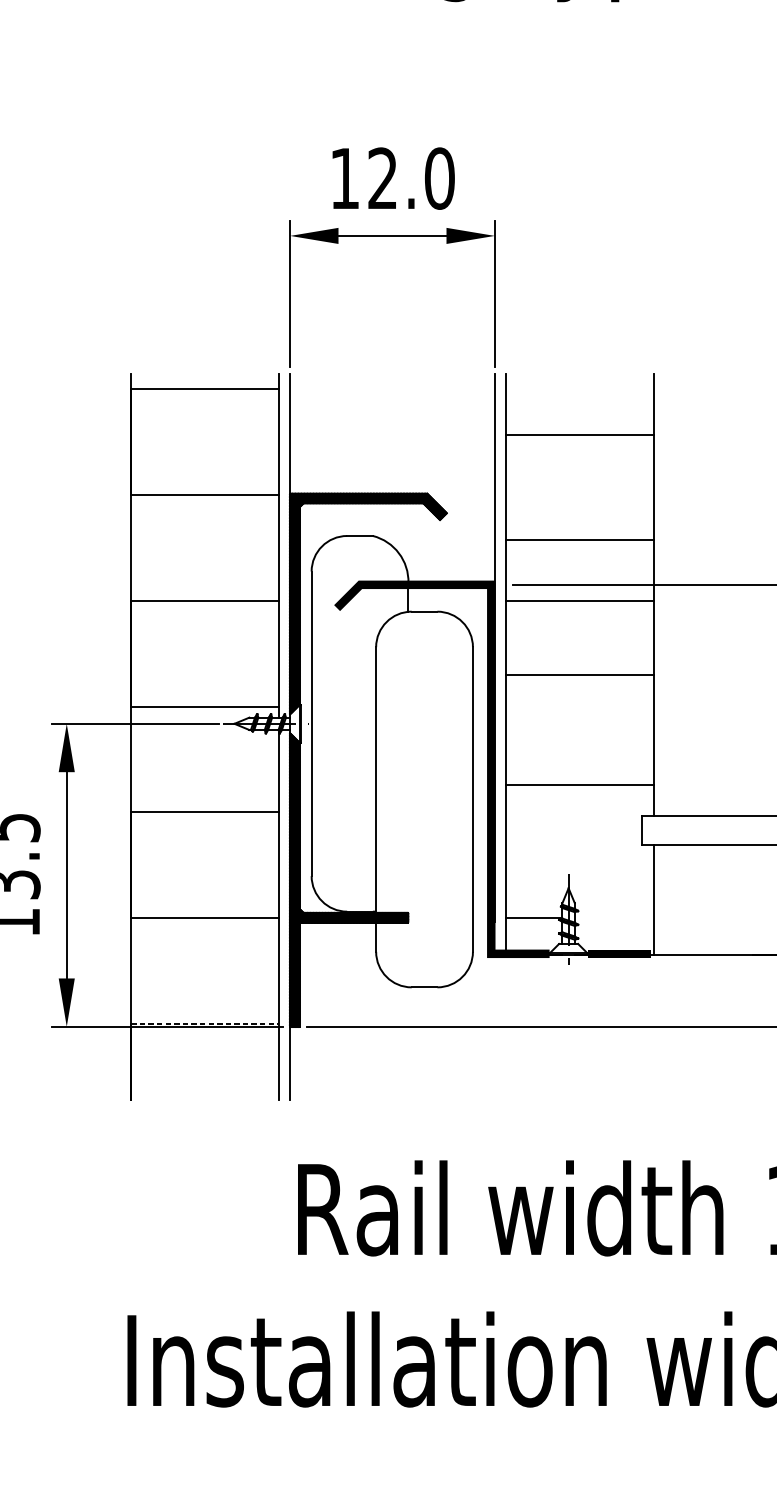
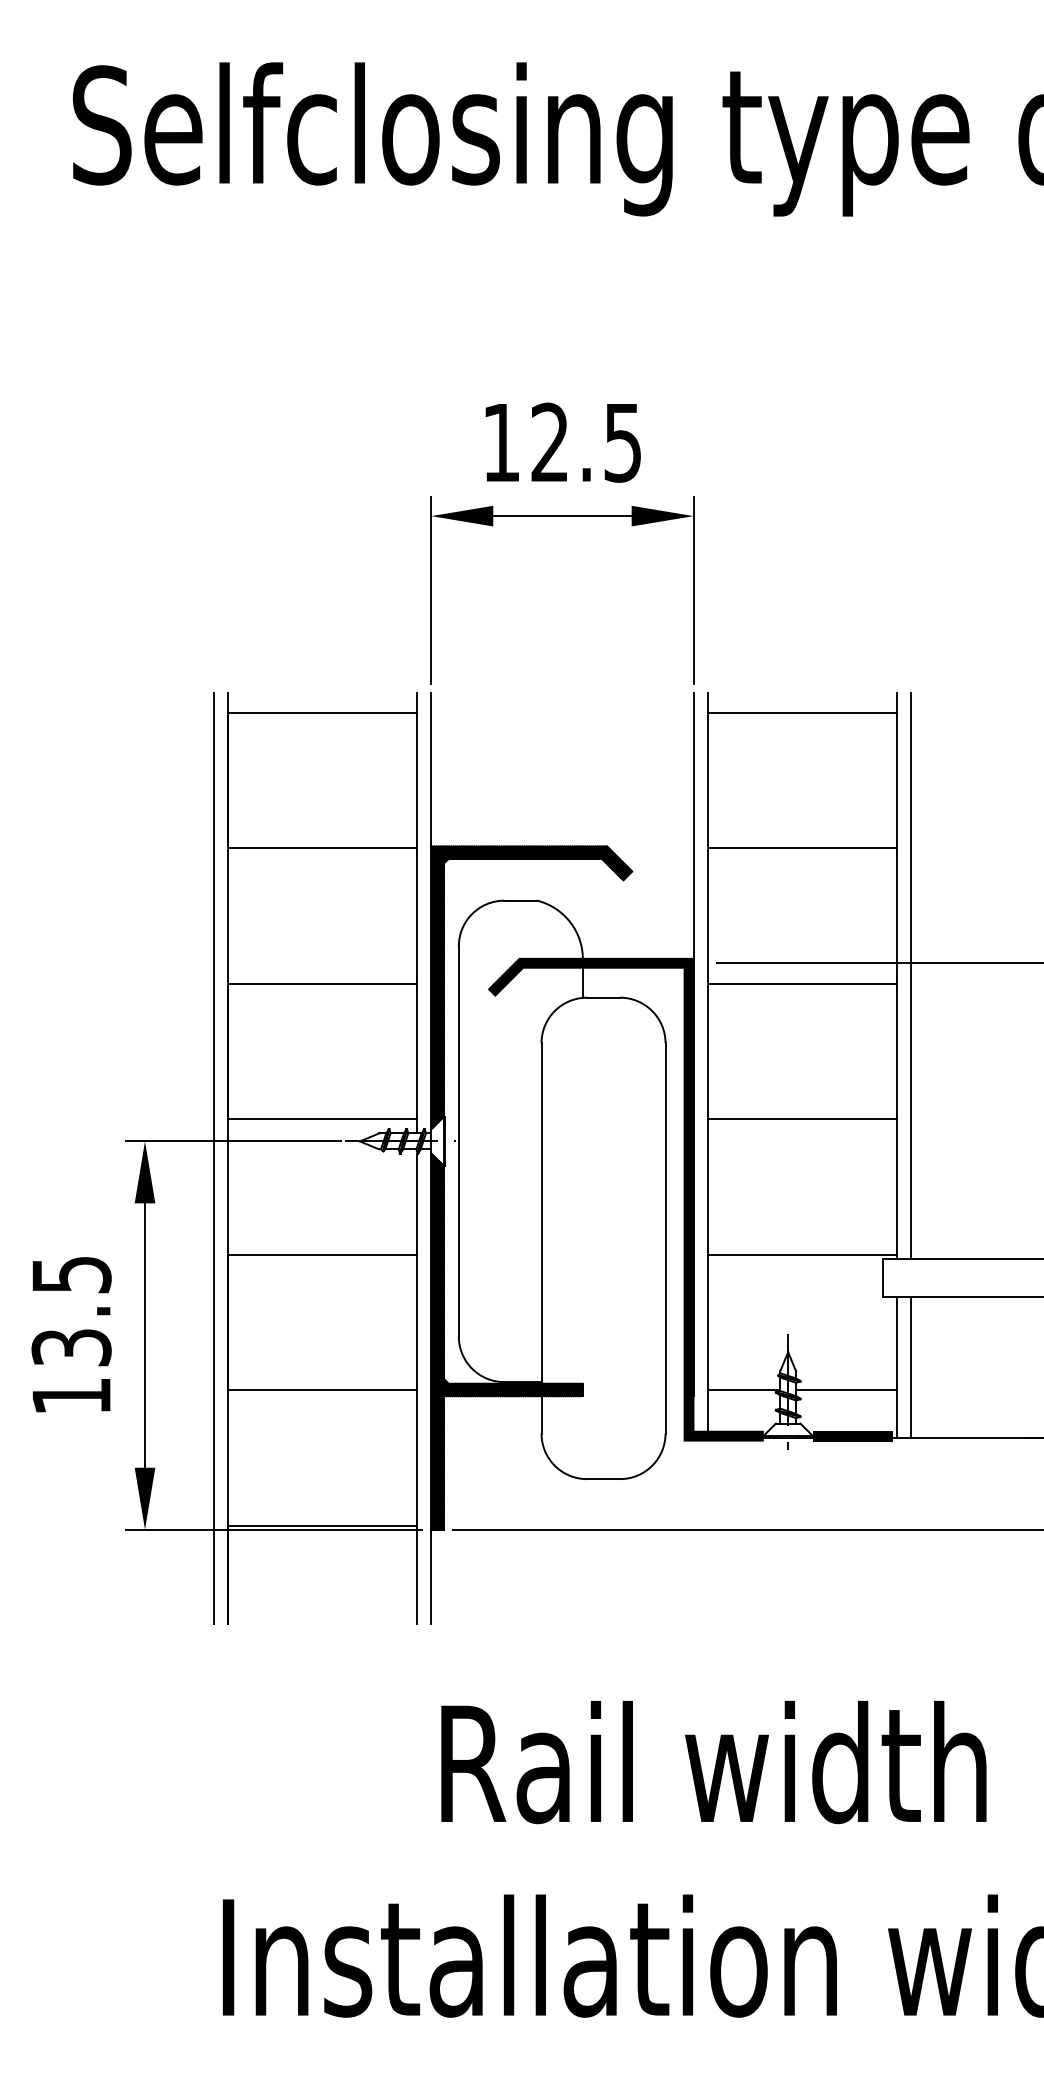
text: (440, 178) -> (623, 442), 12.0 -> 12.5
line: (579, 434) -> (802, 712), moved
line: (579, 539) -> (802, 848), moved
line: (664, 594) -> (910, 975), added
line: (579, 675) -> (802, 1119), moved
line: (120, 737) -> (213, 1158), added
line: (579, 784) -> (802, 1254), moved
line: (664, 899) -> (910, 1366), added
line: (614, 918) -> (846, 1390), added
line: (205, 1023) -> (322, 1525), dashed -> solid

